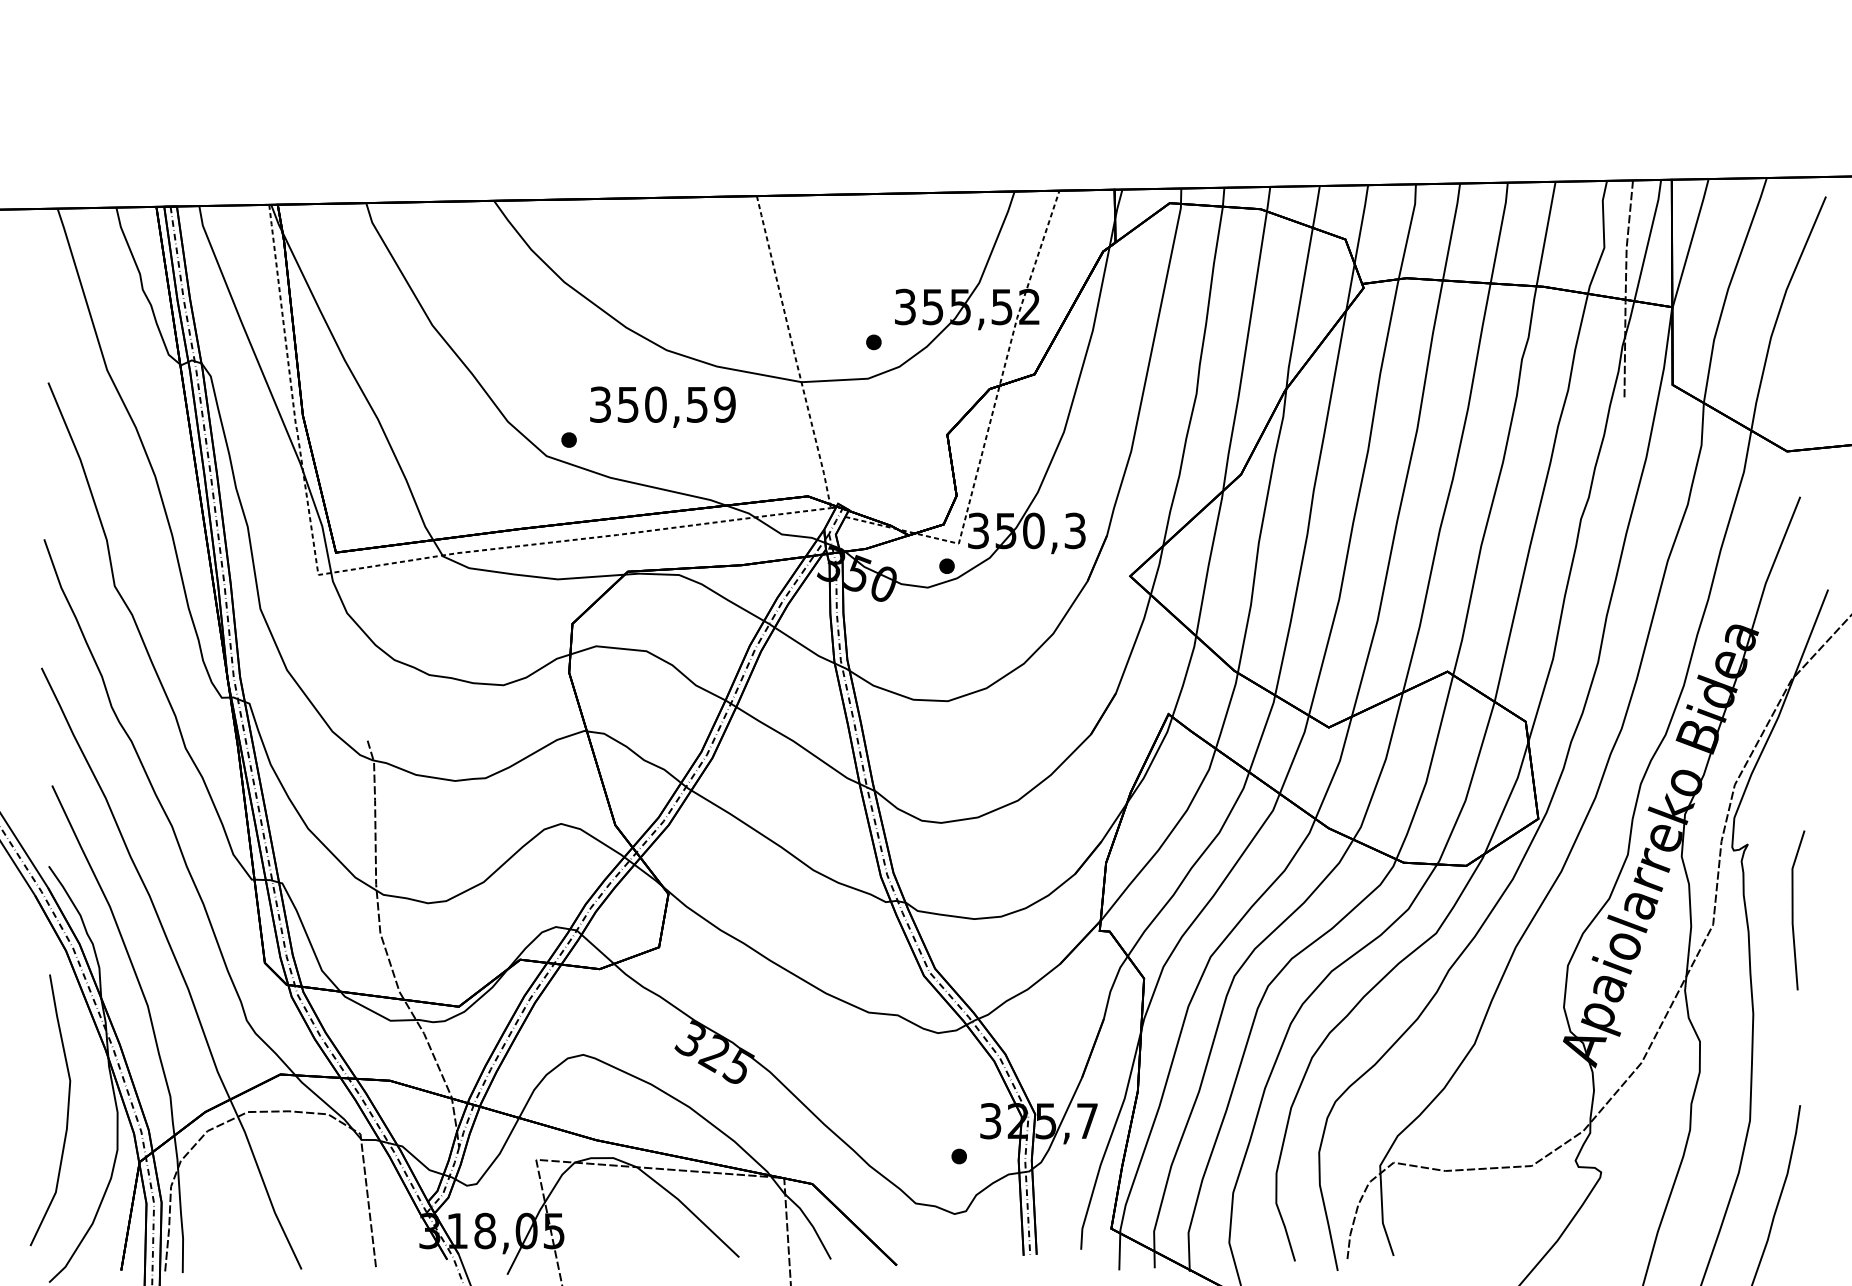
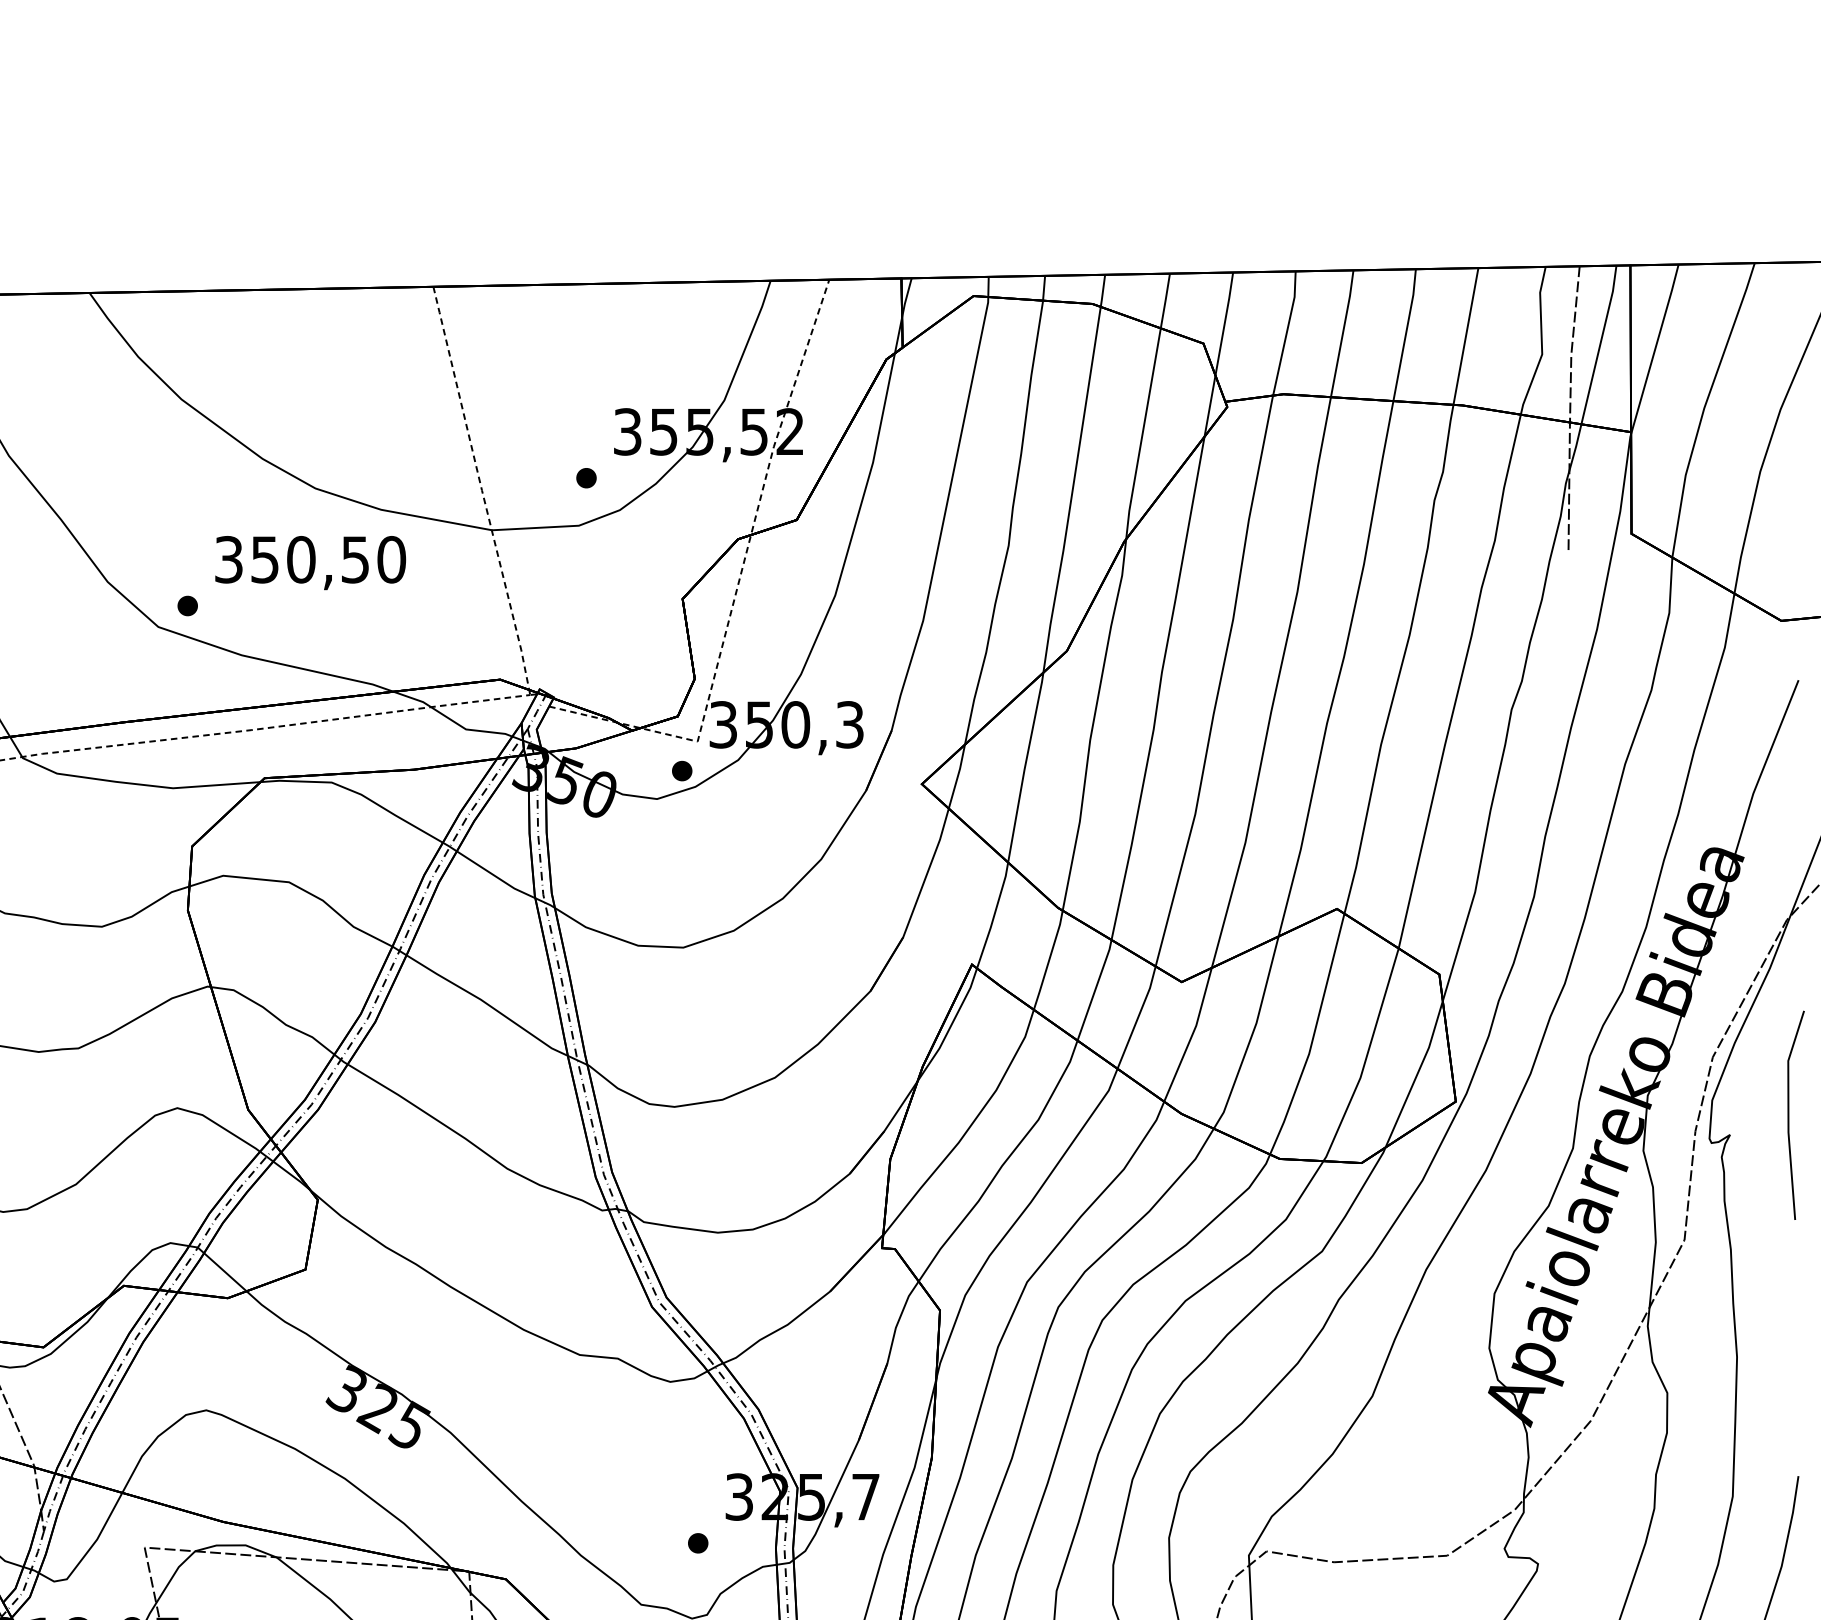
text: (724, 404) -> (391, 559), 350,59 -> 350,50
line: (1793, 910) -> (1789, 1115), moved

